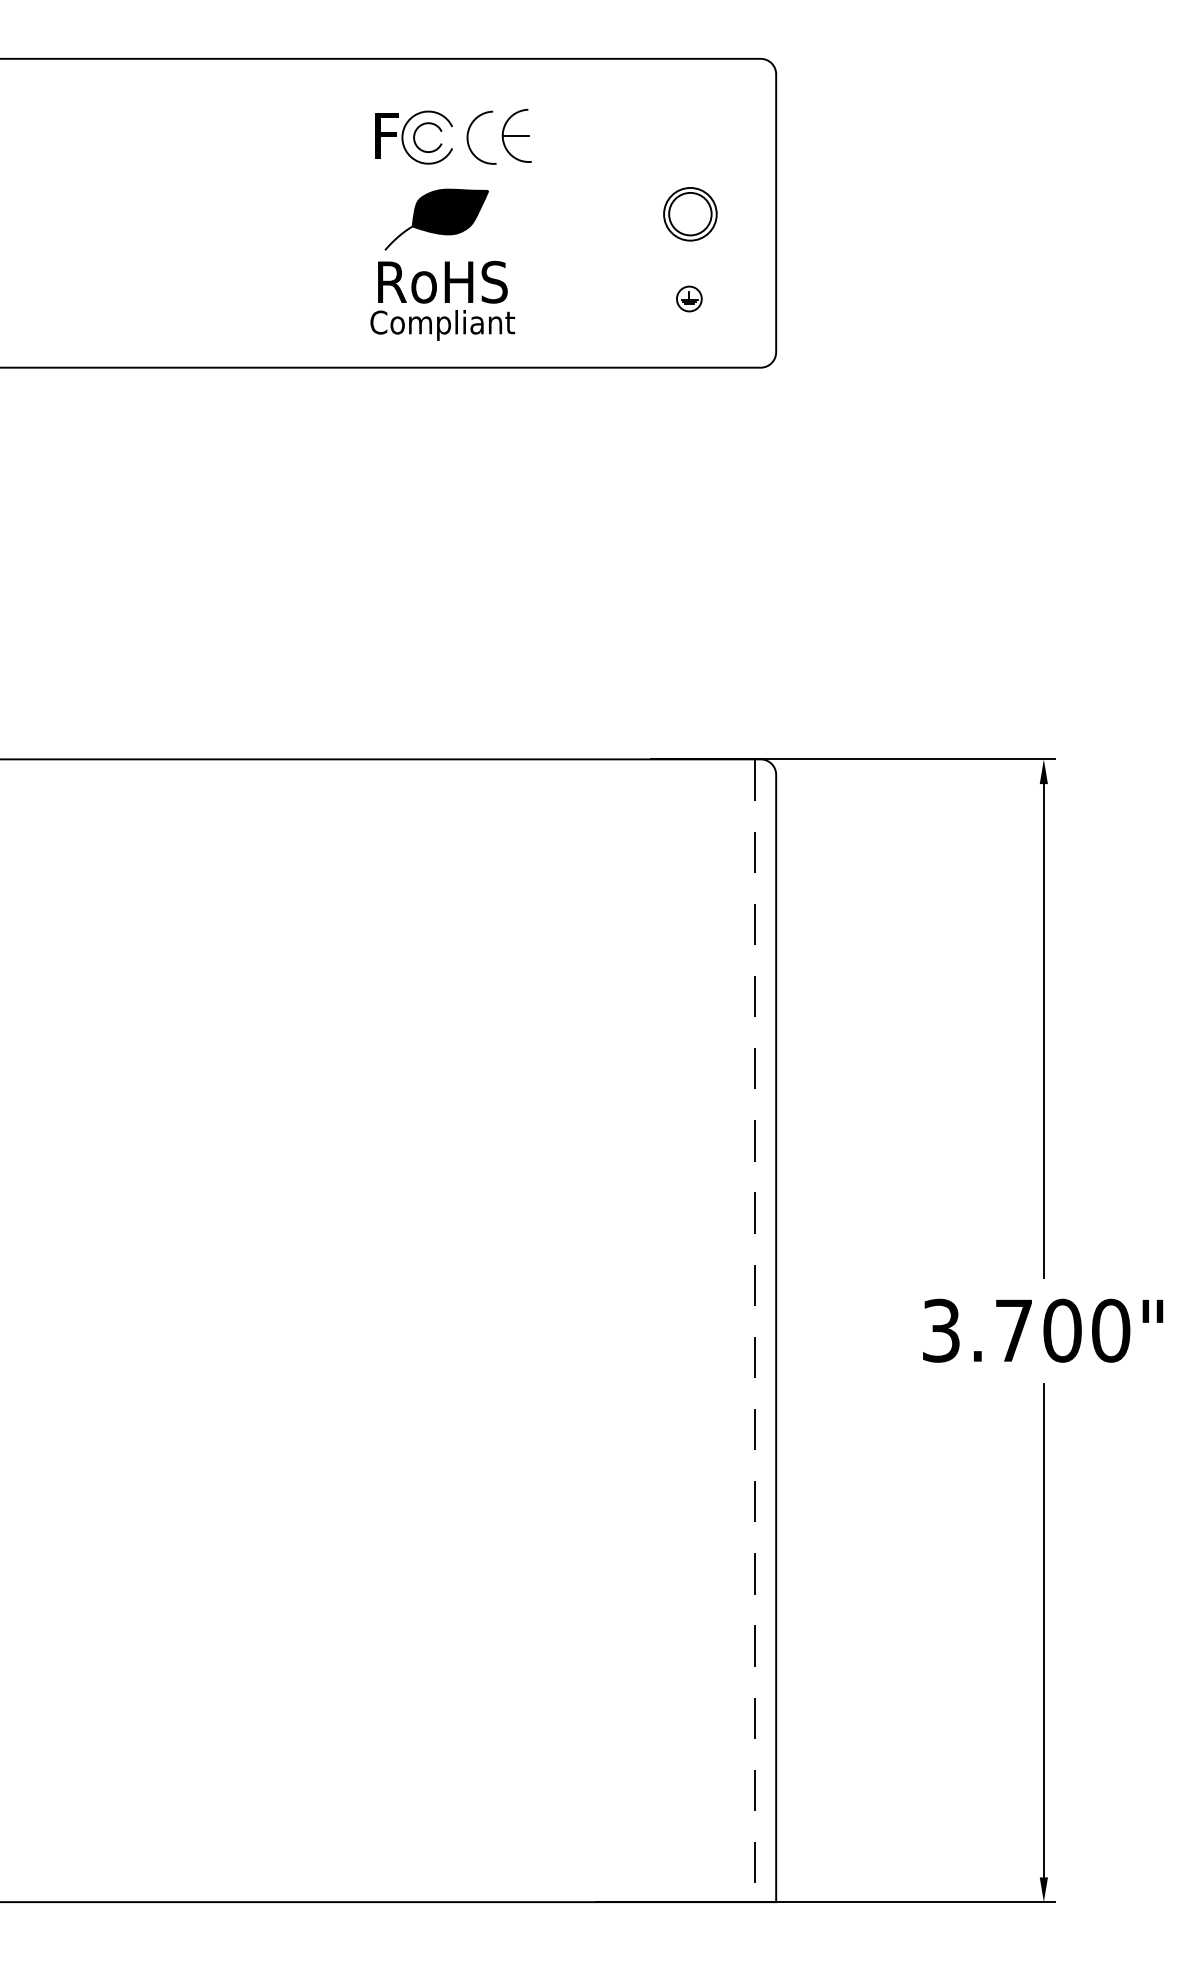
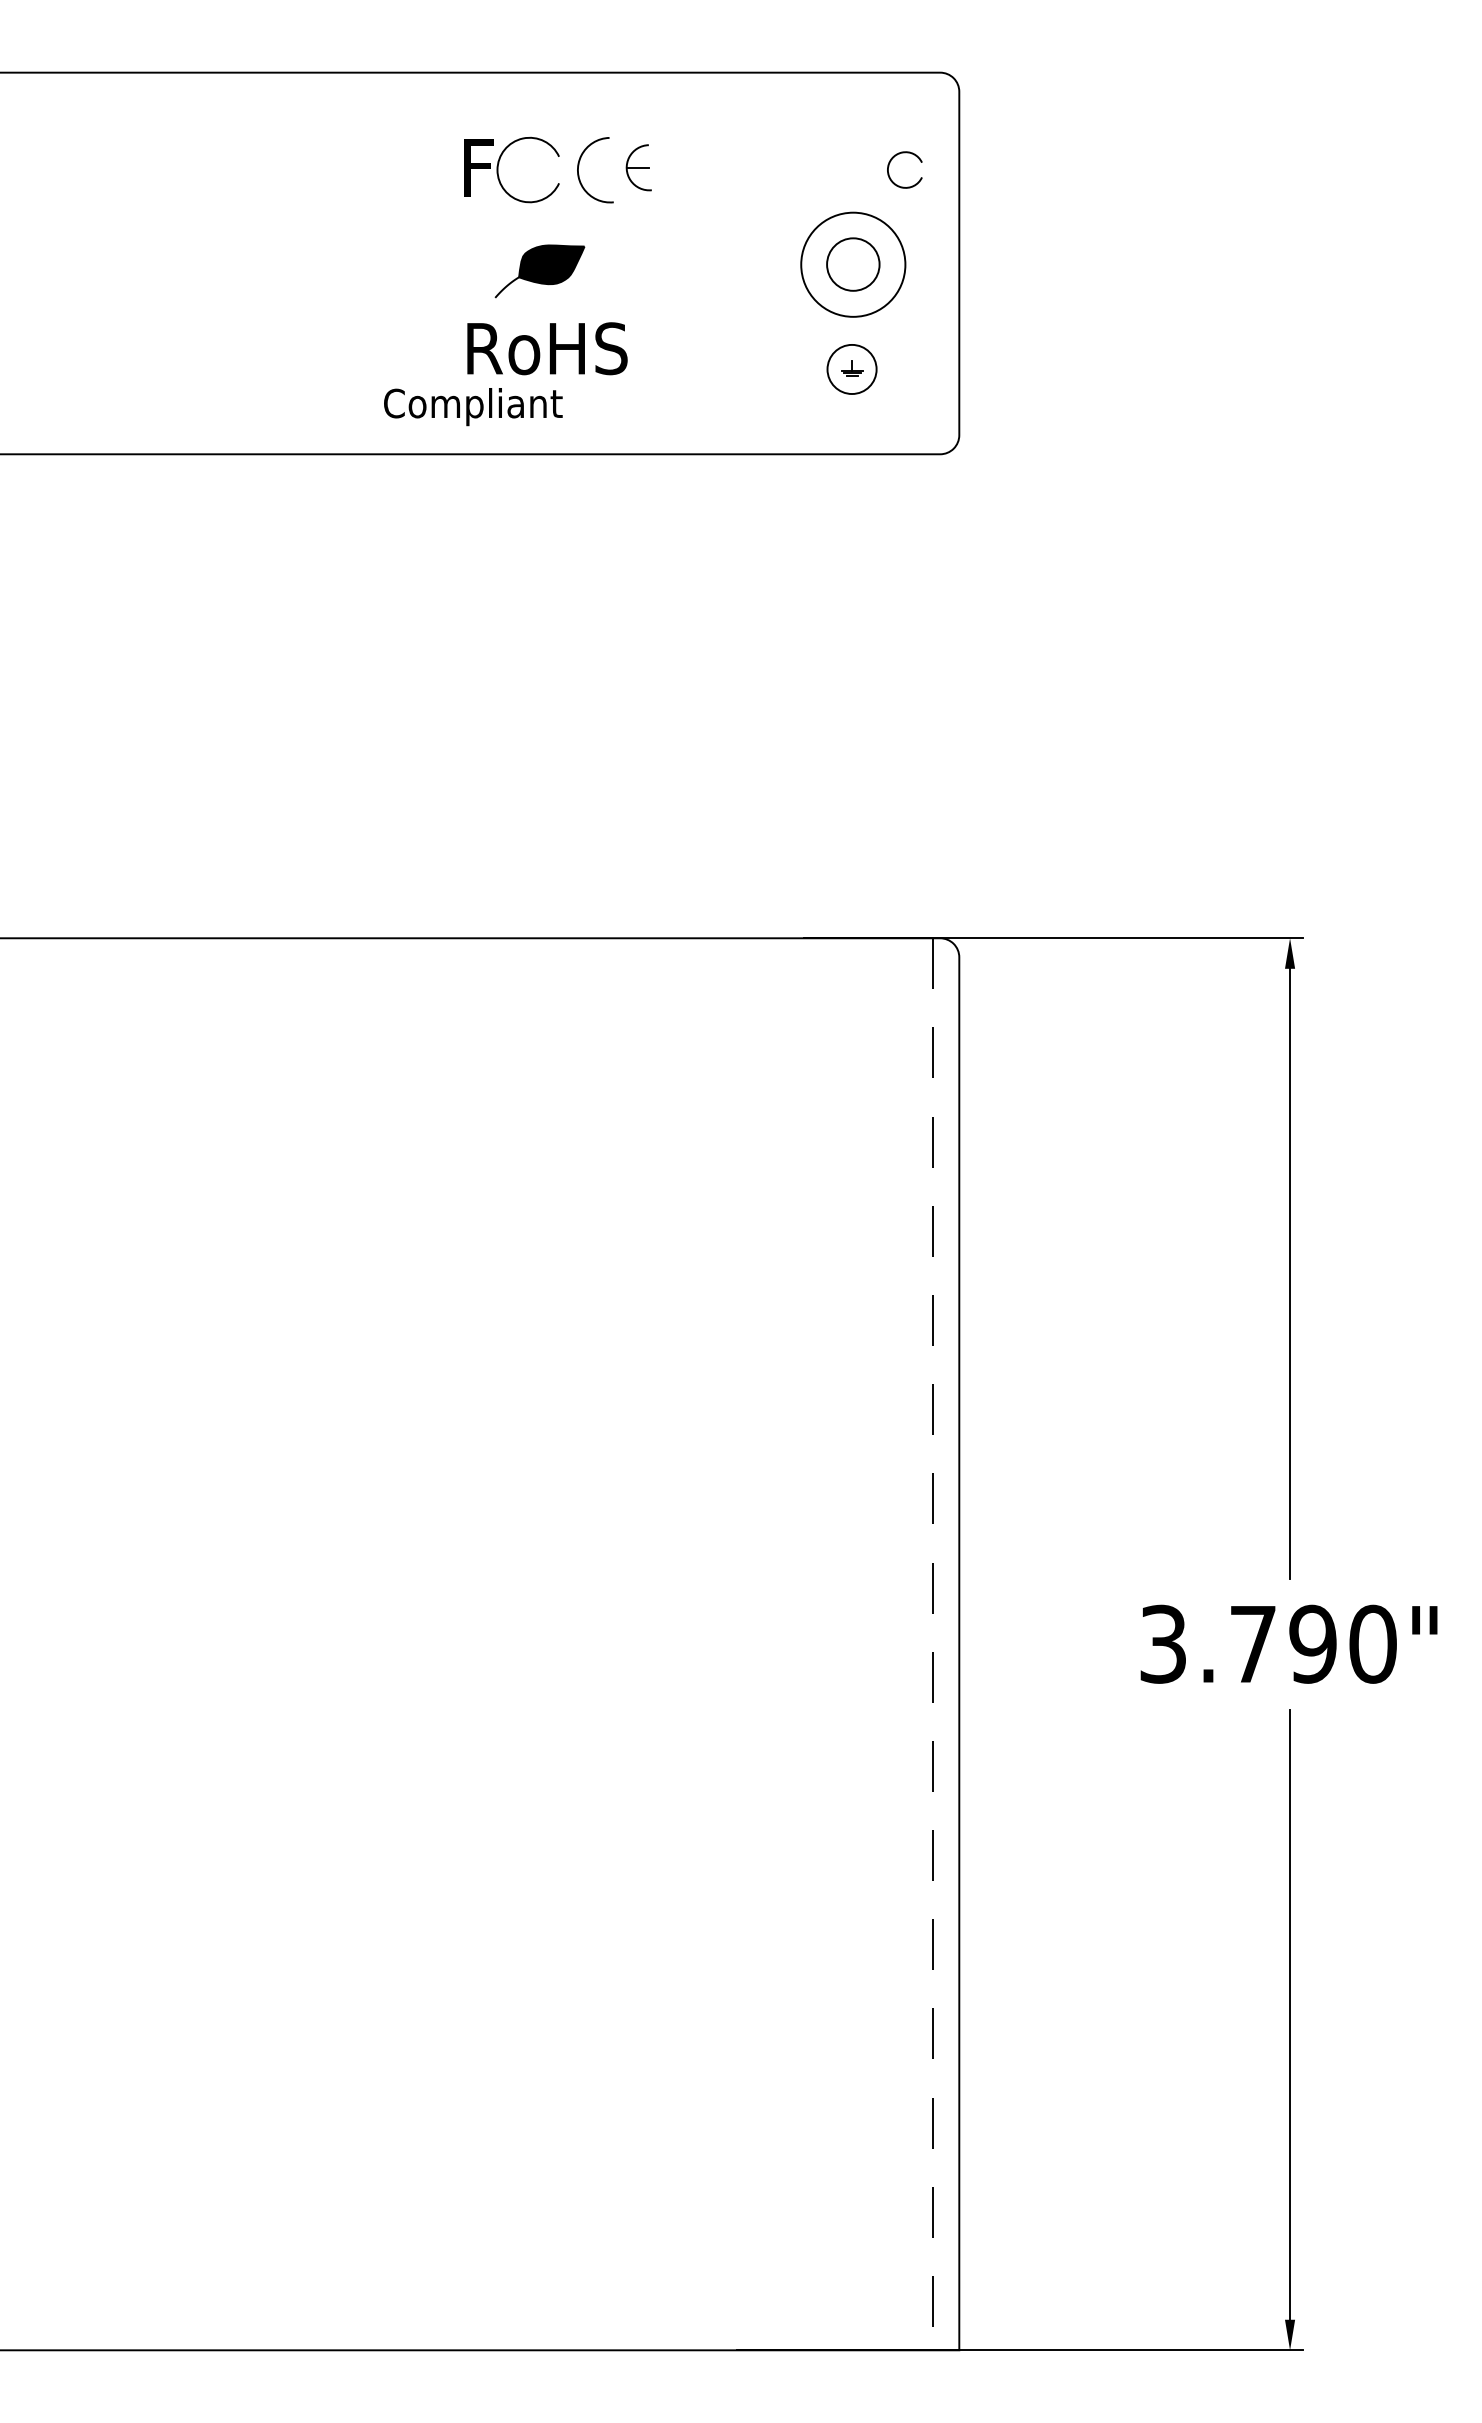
arc: (416, 132) -> (890, 163), moved
part: (516, 135) -> (638, 167), size x0.7
circle: (689, 214) -> (852, 264), size x1.6
part: (436, 219) -> (539, 271), size x0.7
circle: (688, 299) -> (851, 369), size x1.6
text: (442, 325) -> (473, 407), moved
text: (1062, 1330) -> (1312, 1643), 3.700" -> 3.790"

